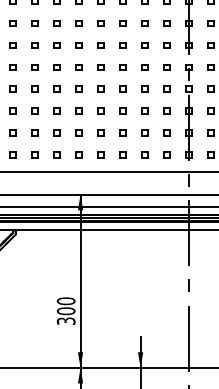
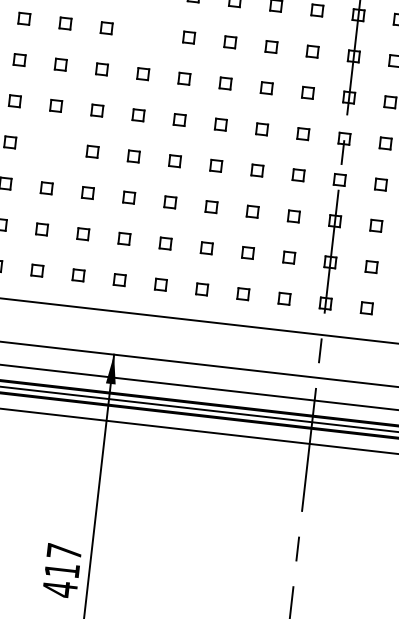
part: (78, 23) -> (146, 32), removed
part: (34, 88) -> (50, 145), removed
text: (65, 311) -> (60, 570), 300 -> 417

